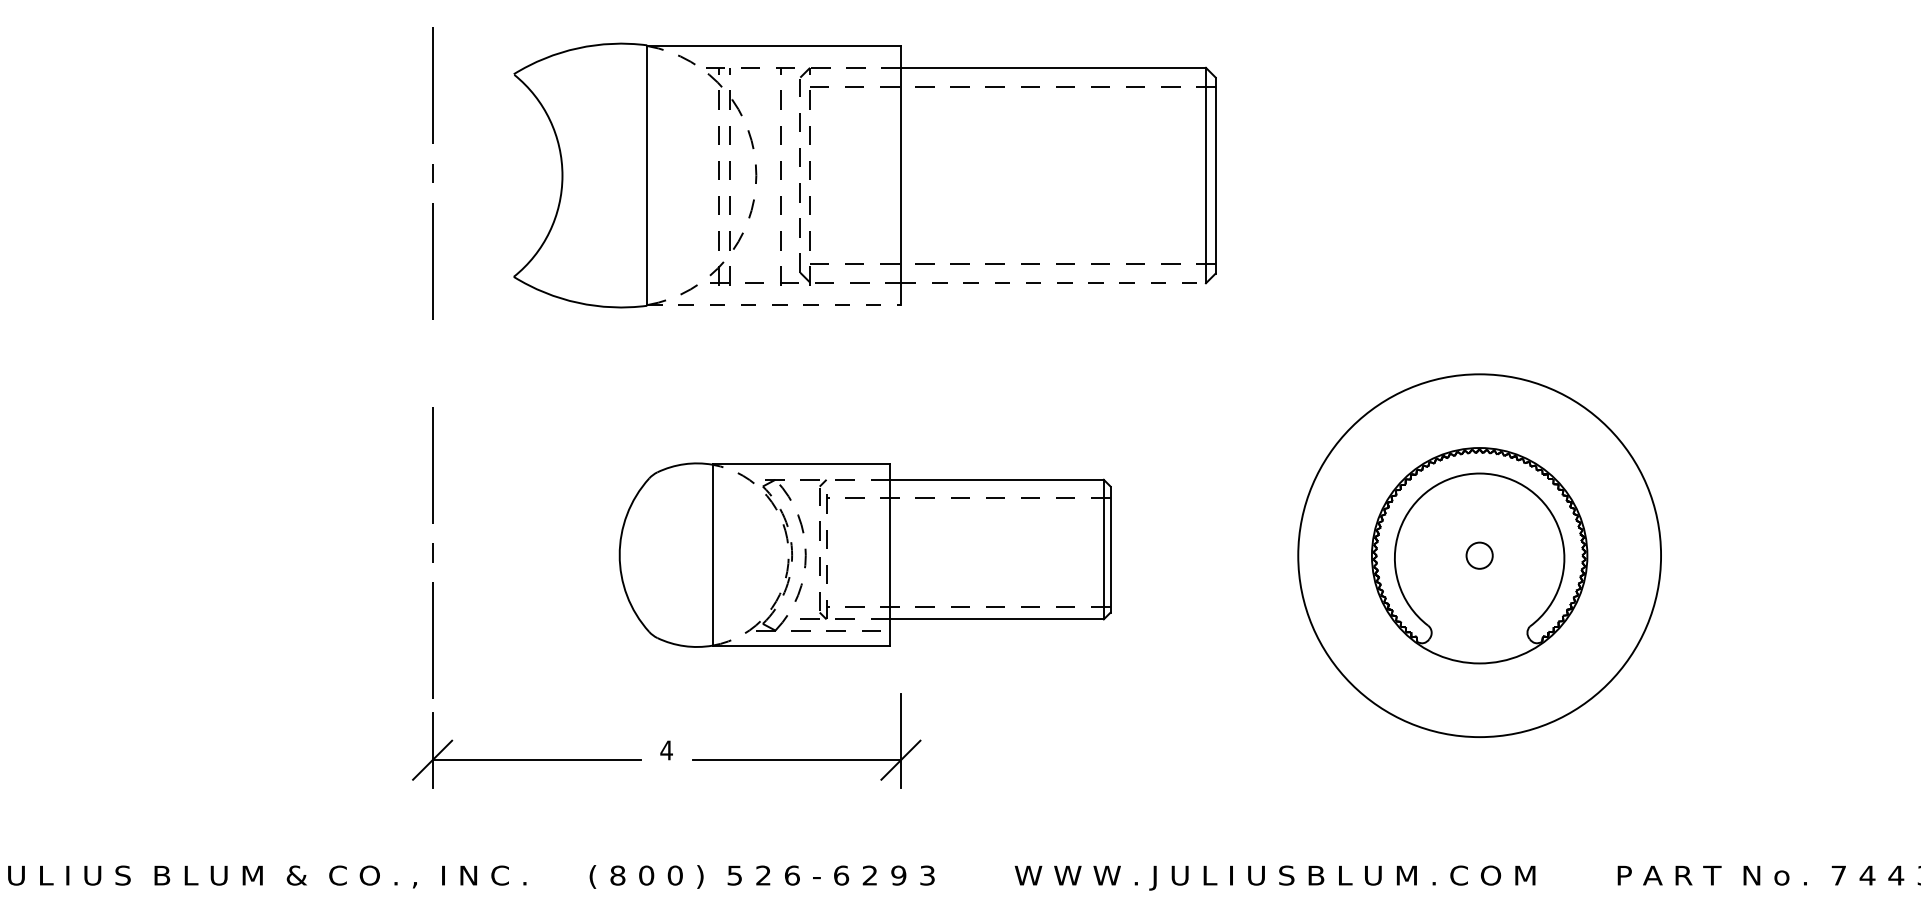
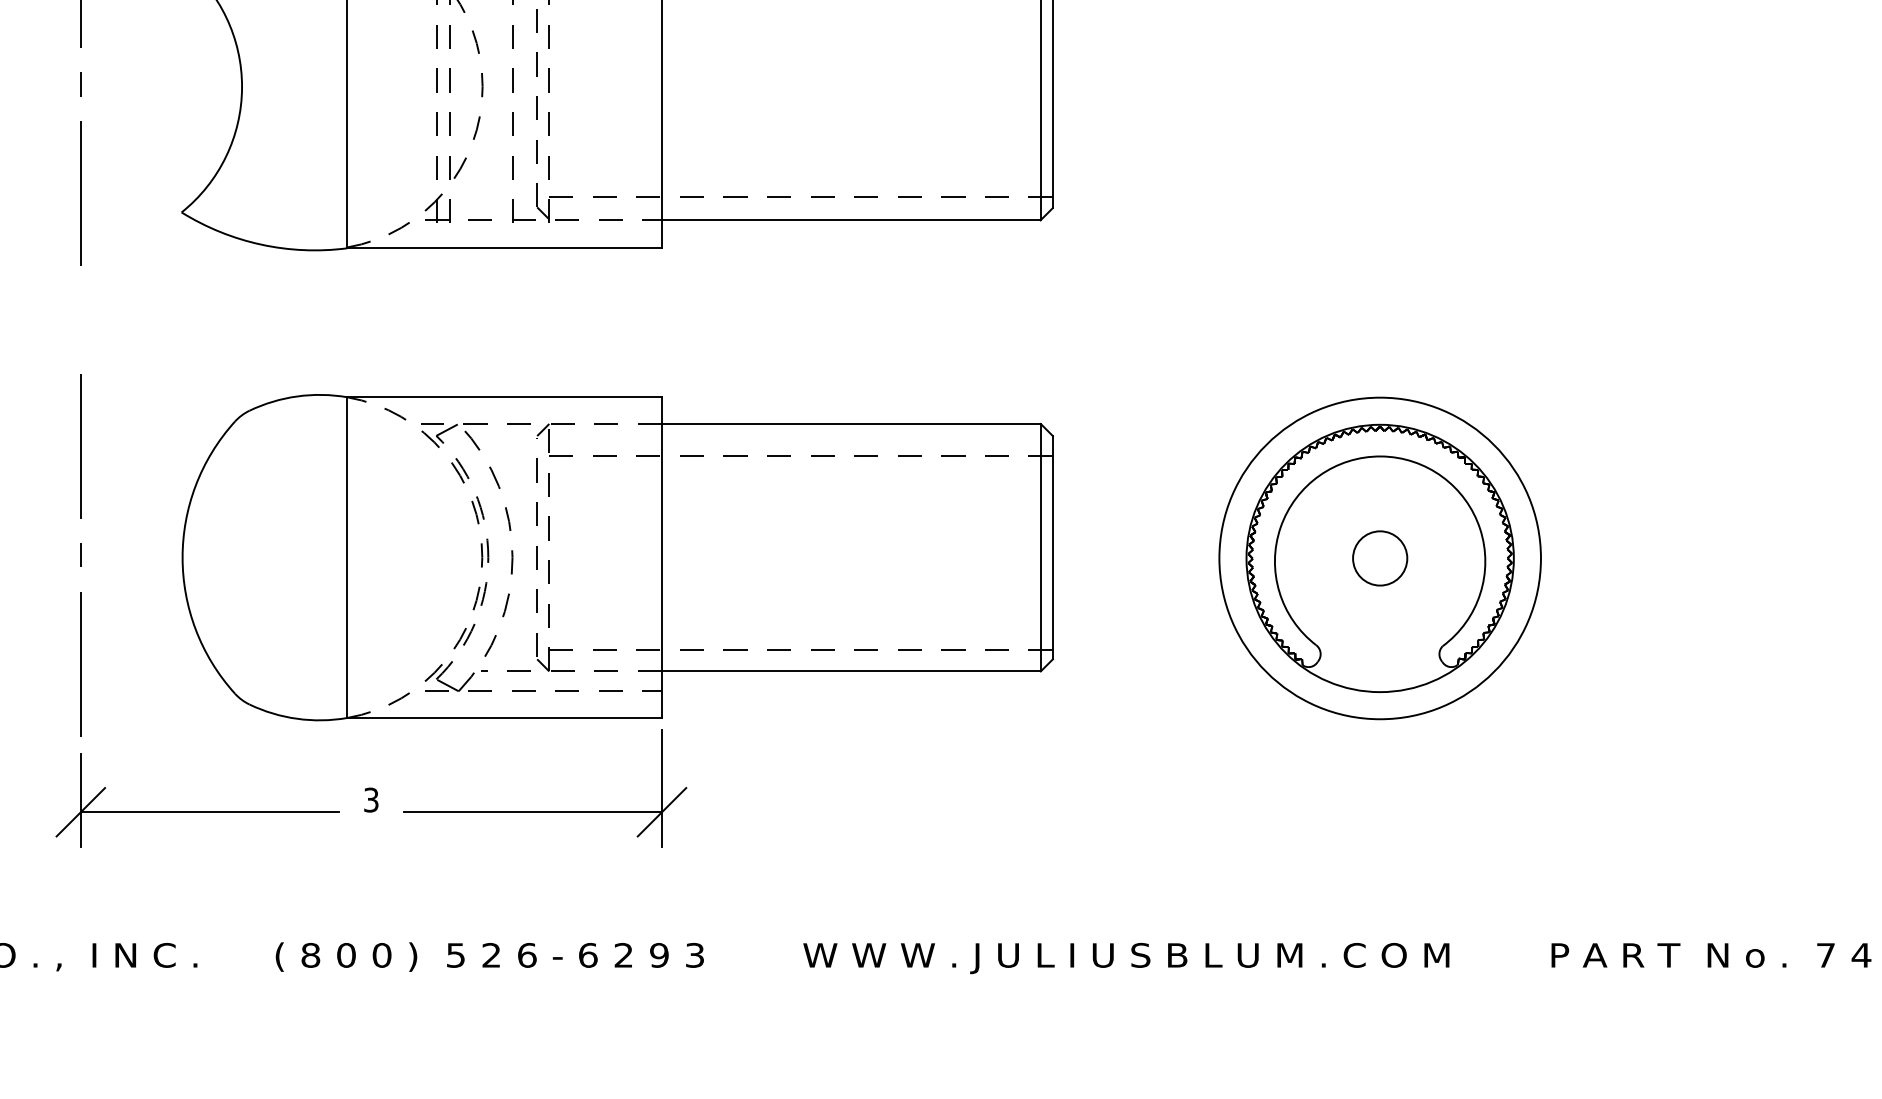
line: (1053, 283) -> (851, 220), dashed -> solid
line: (774, 305) -> (505, 247), dashed -> solid
part: (864, 555) -> (616, 558), size x1.43
circle: (1479, 555) -> (1379, 558), size x0.71
circle: (1479, 555) -> (1379, 558), size x1.67
text: (666, 750) -> (371, 800), 4 -> 3

